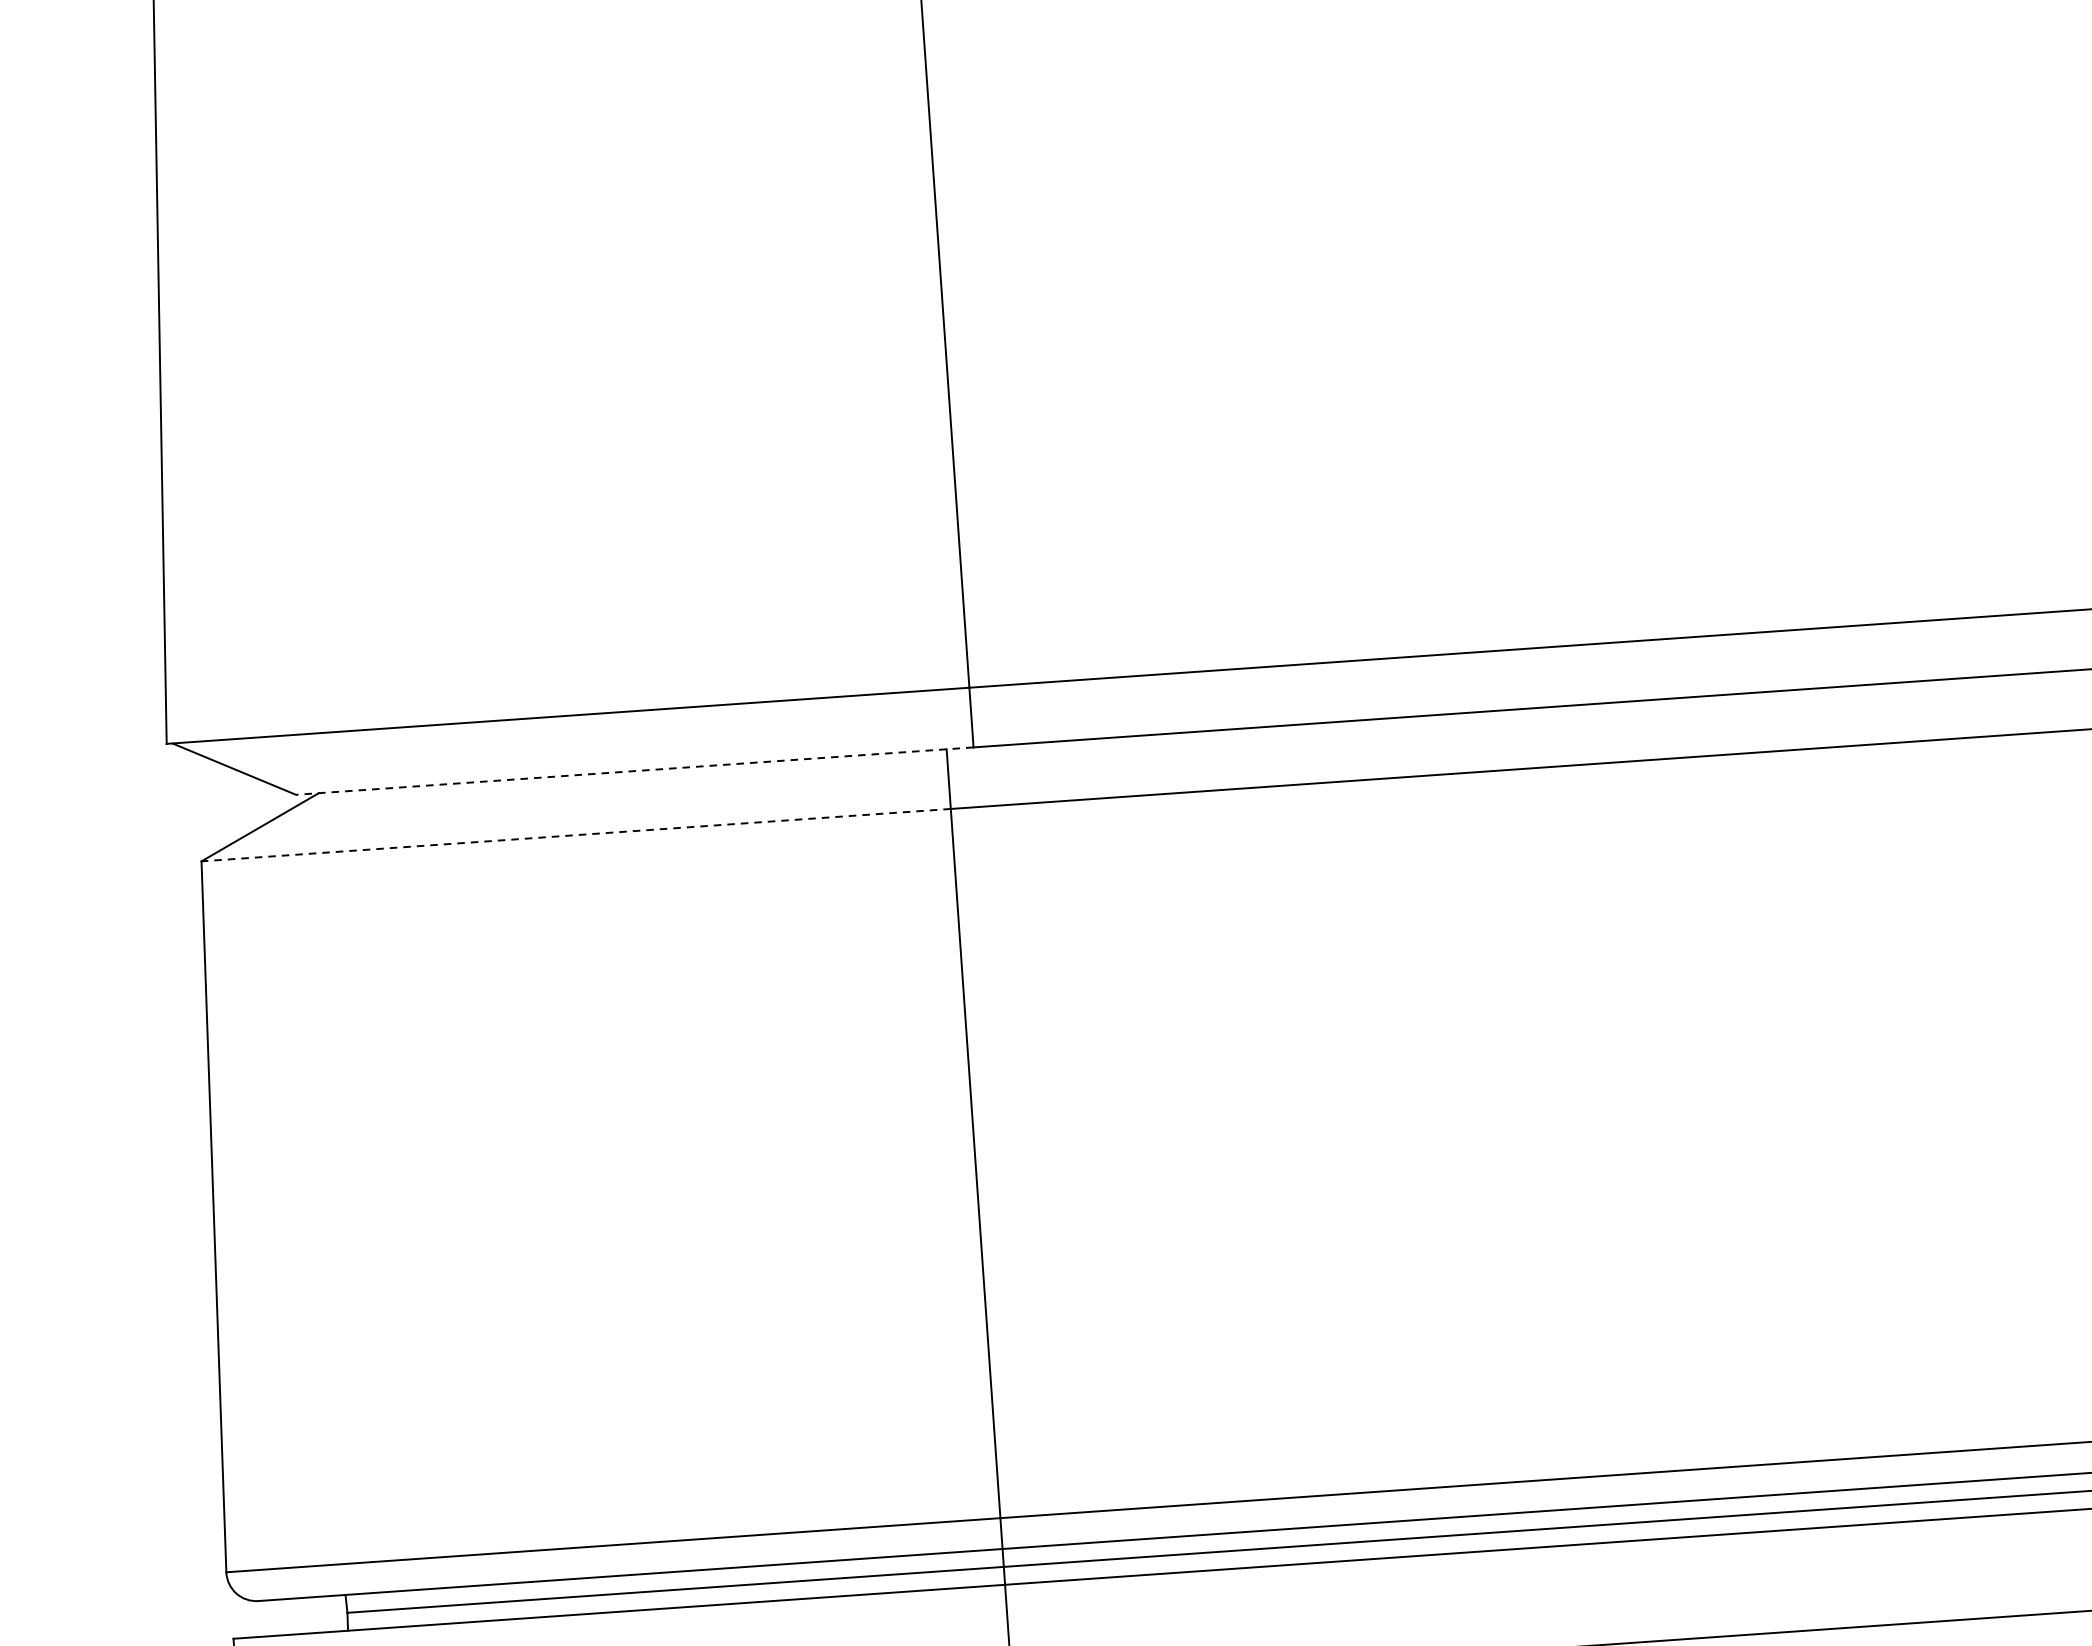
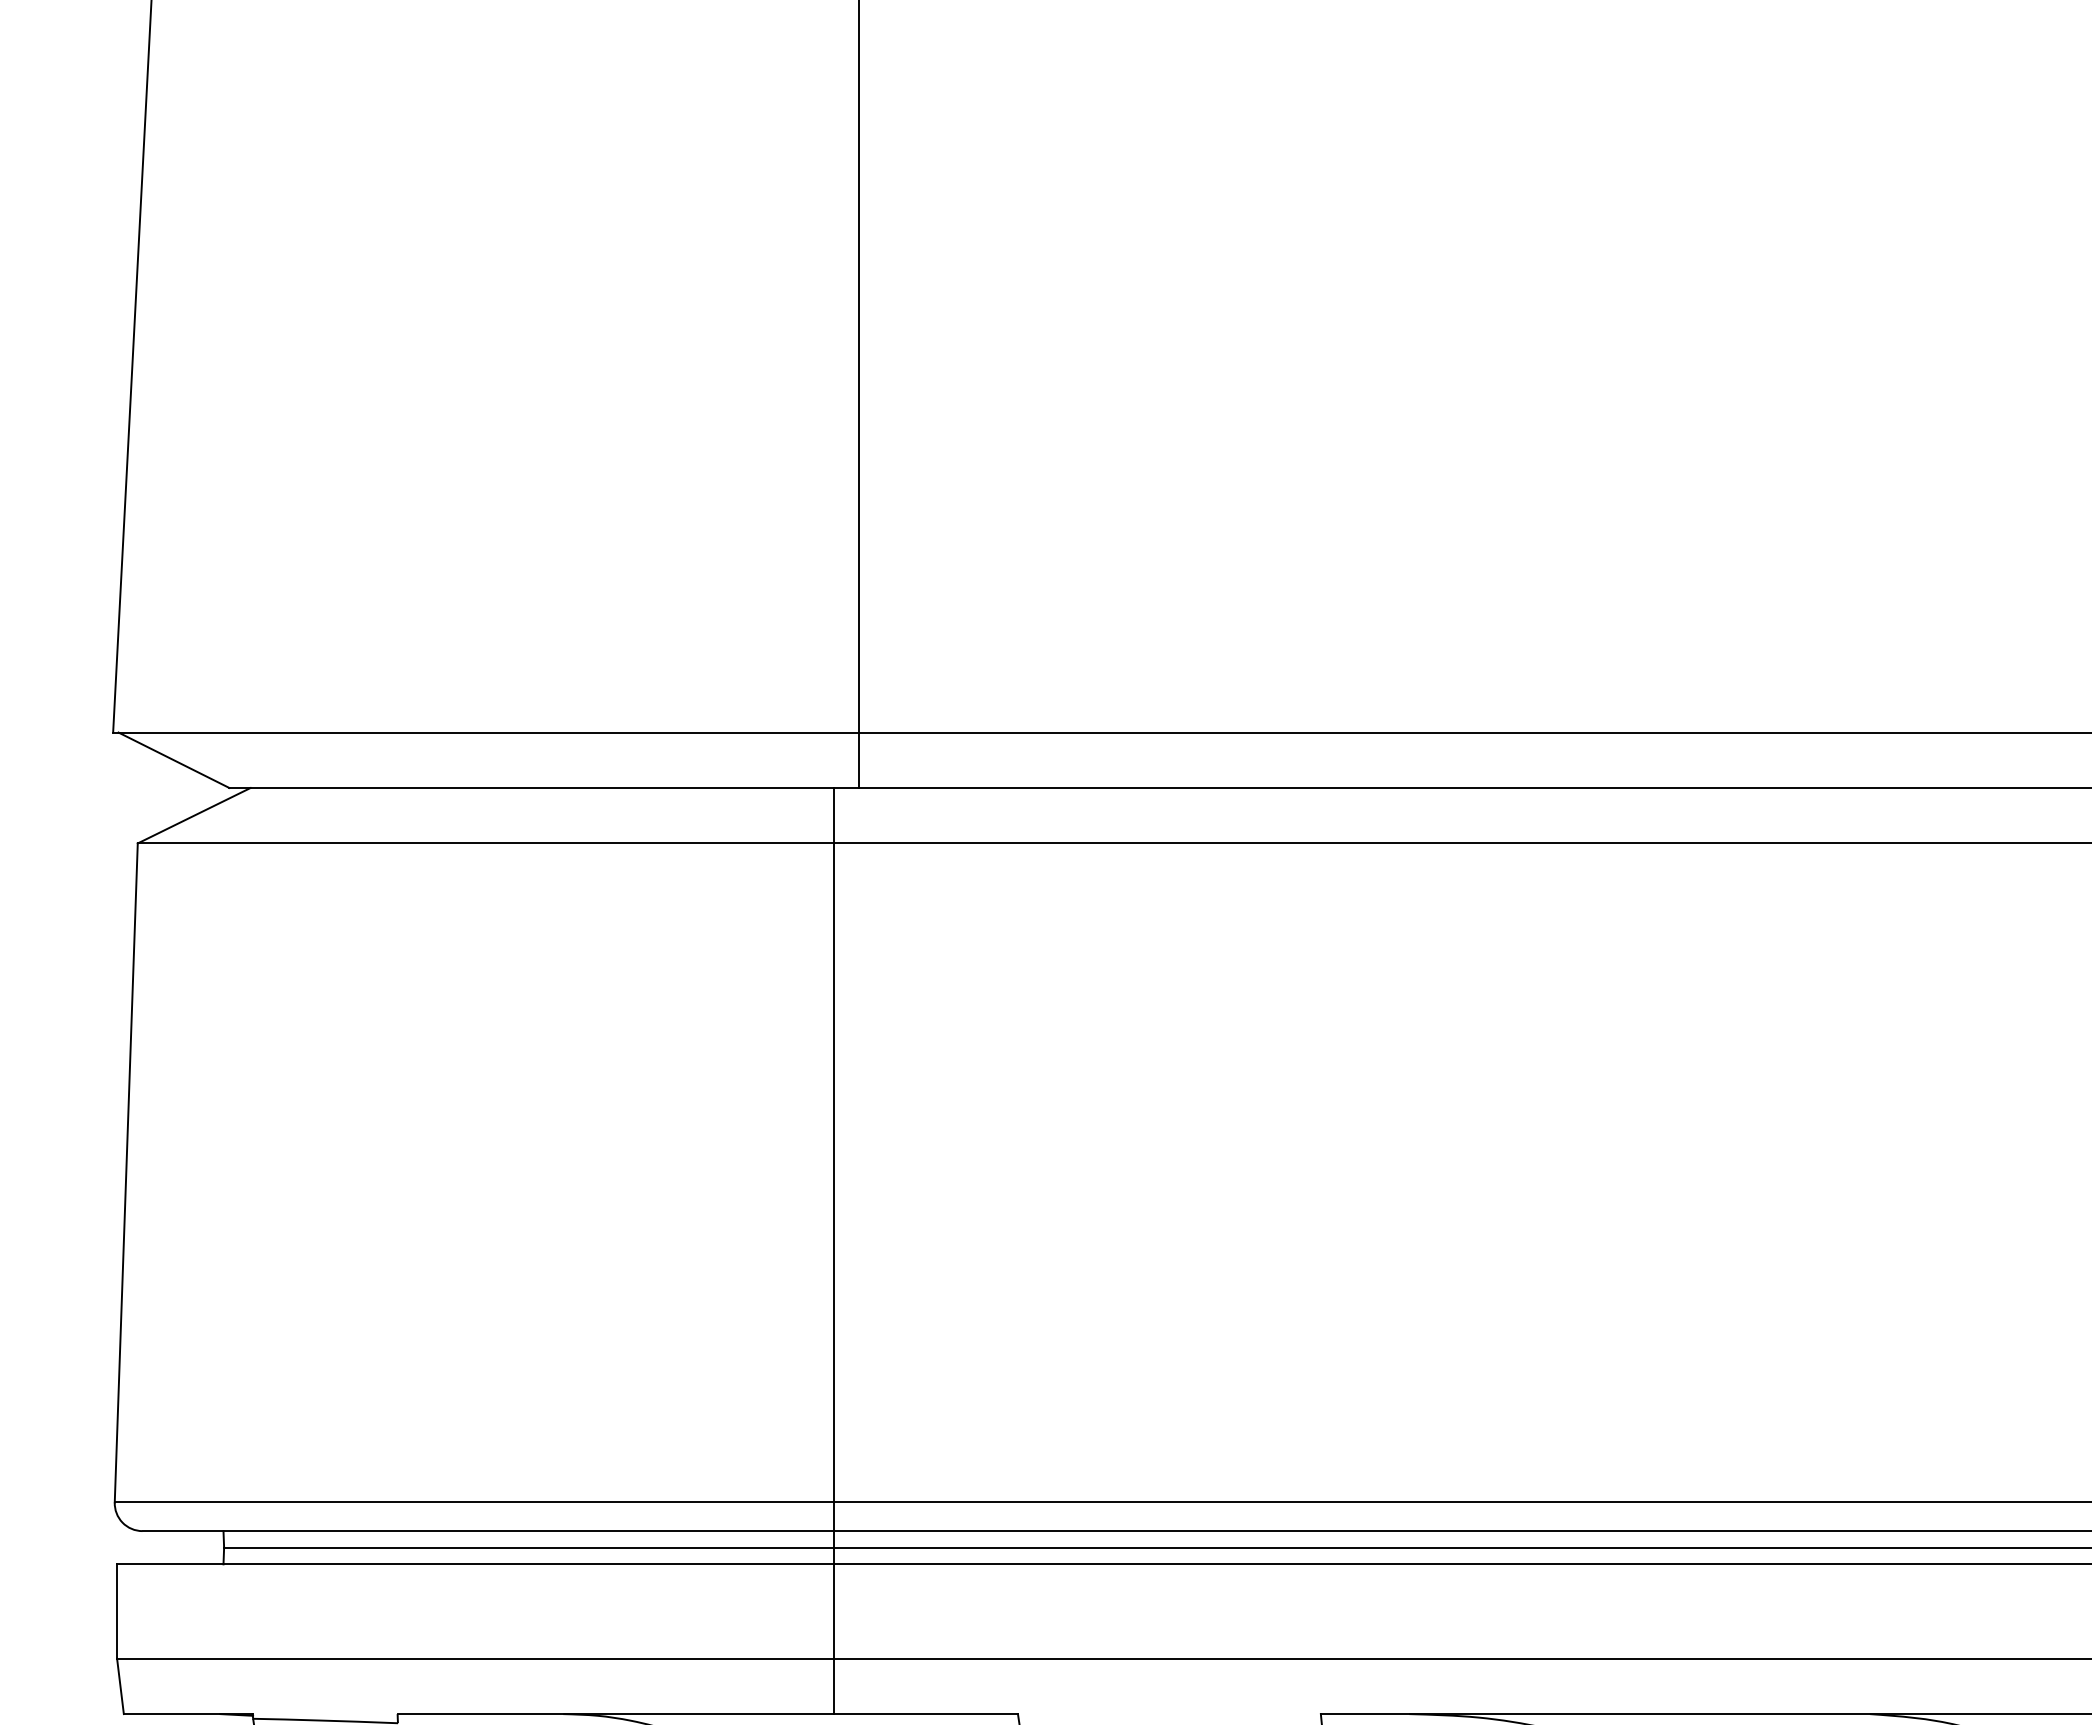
line: (635, 771) -> (544, 788), dashed -> solid
line: (575, 835) -> (485, 843), dashed -> solid

